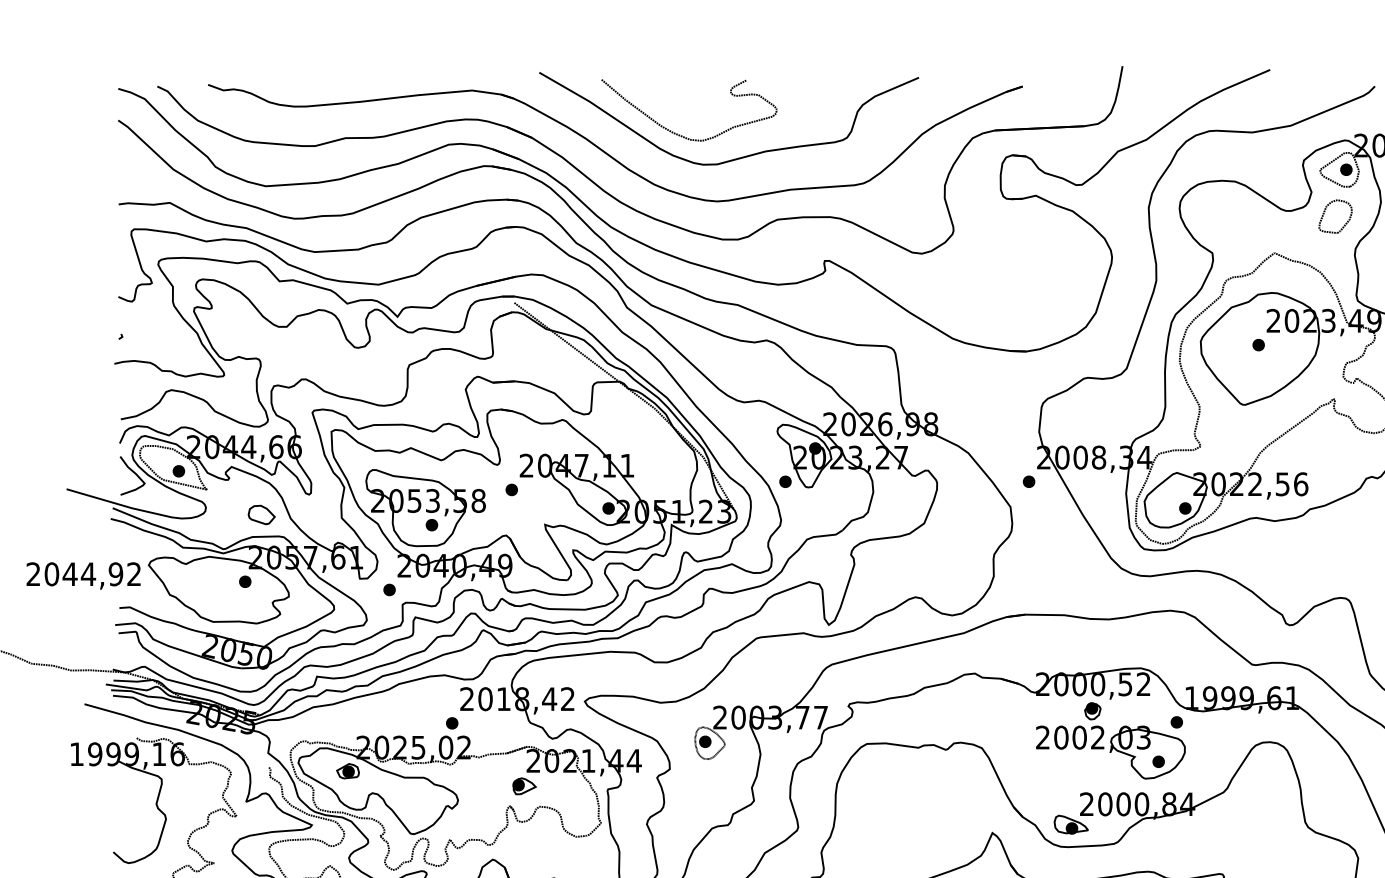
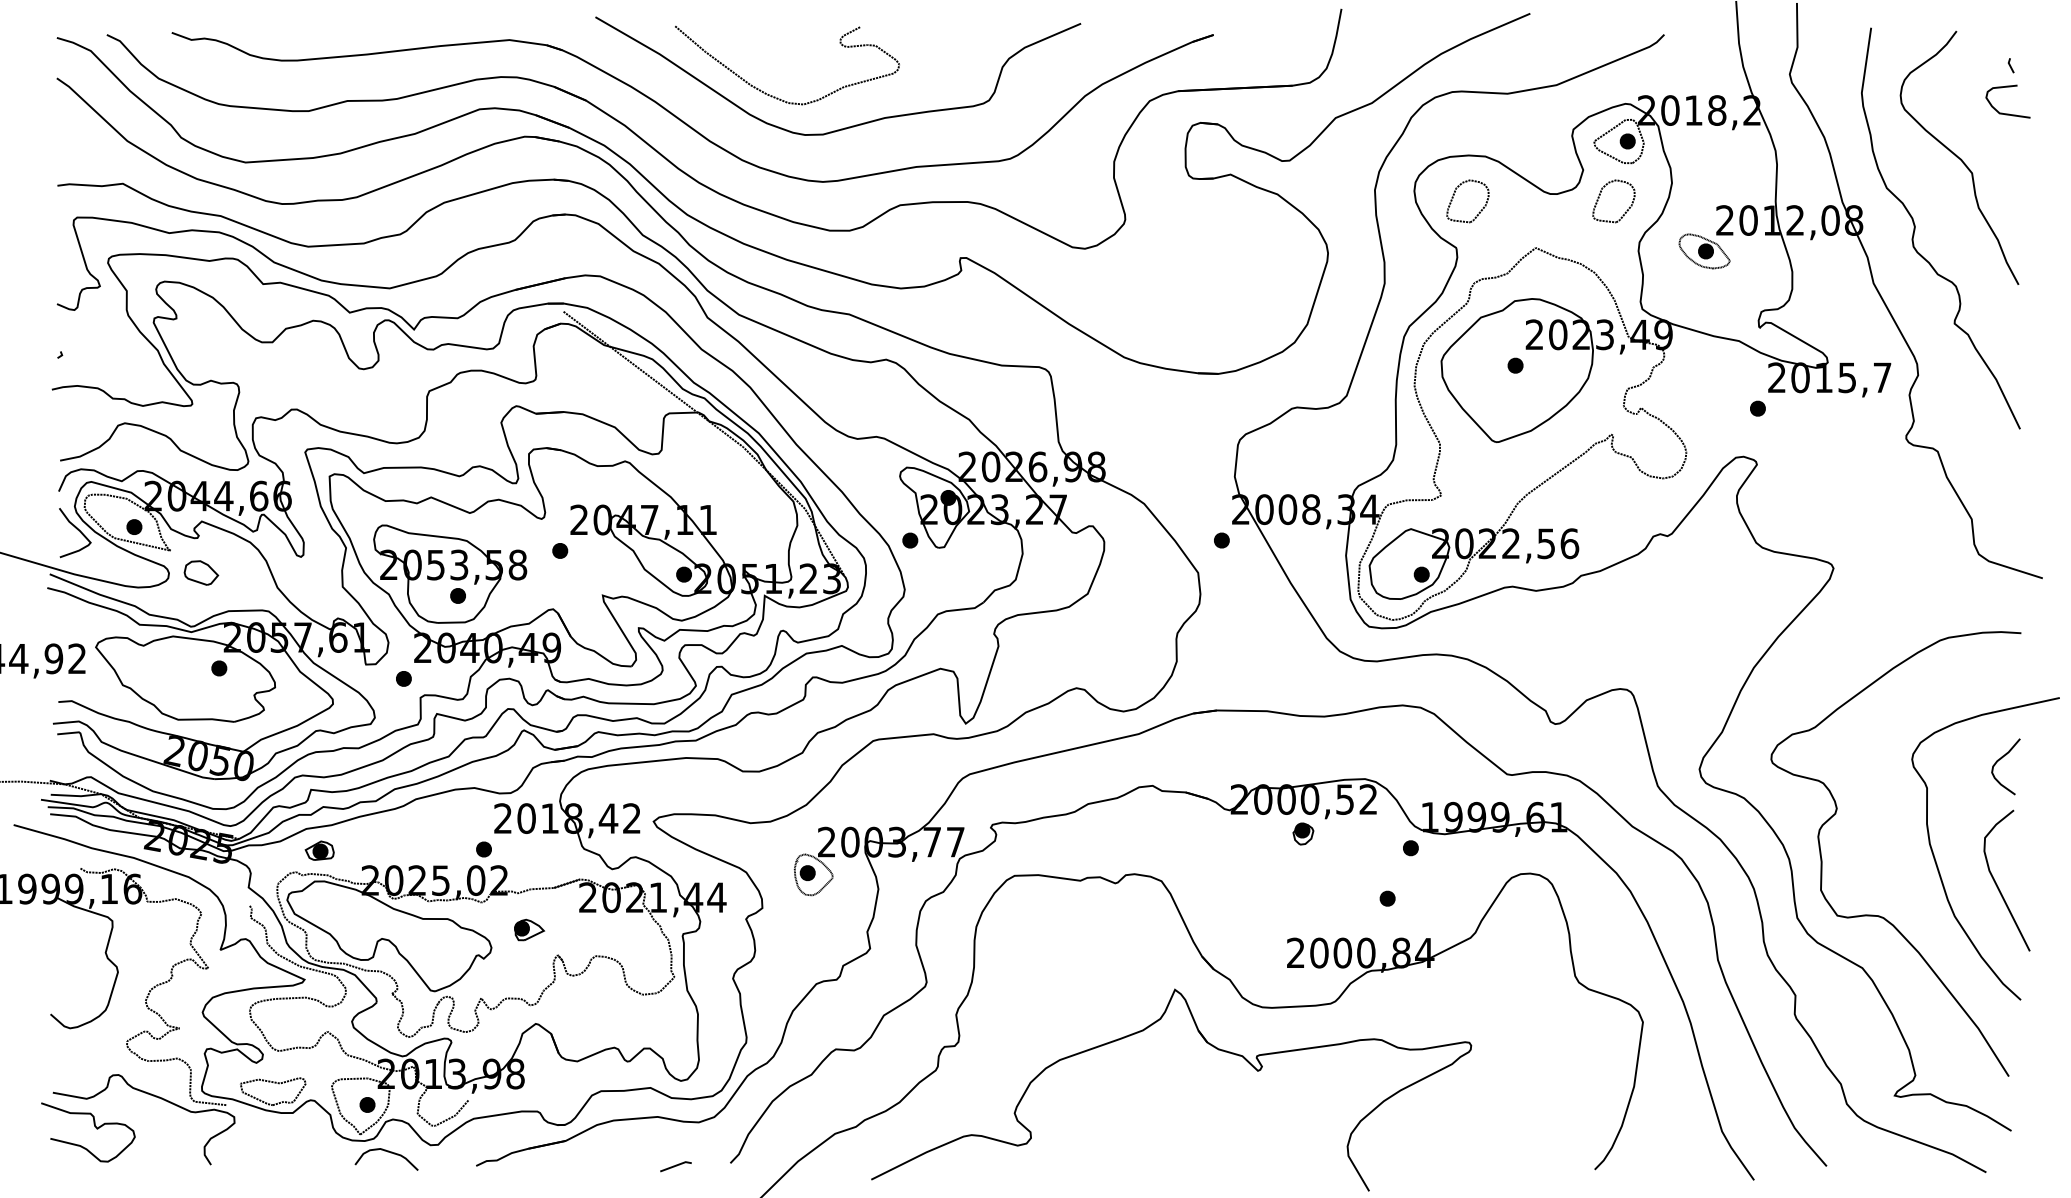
part: (1210, 212) -> (1454, 195), added
part: (261, 514) -> (201, 572), moved
part: (1110, 752) -> (1325, 886), removed
part: (347, 771) -> (319, 850), moved
part: (524, 785) -> (529, 929), moved
part: (1070, 824) -> (1275, 978), removed

